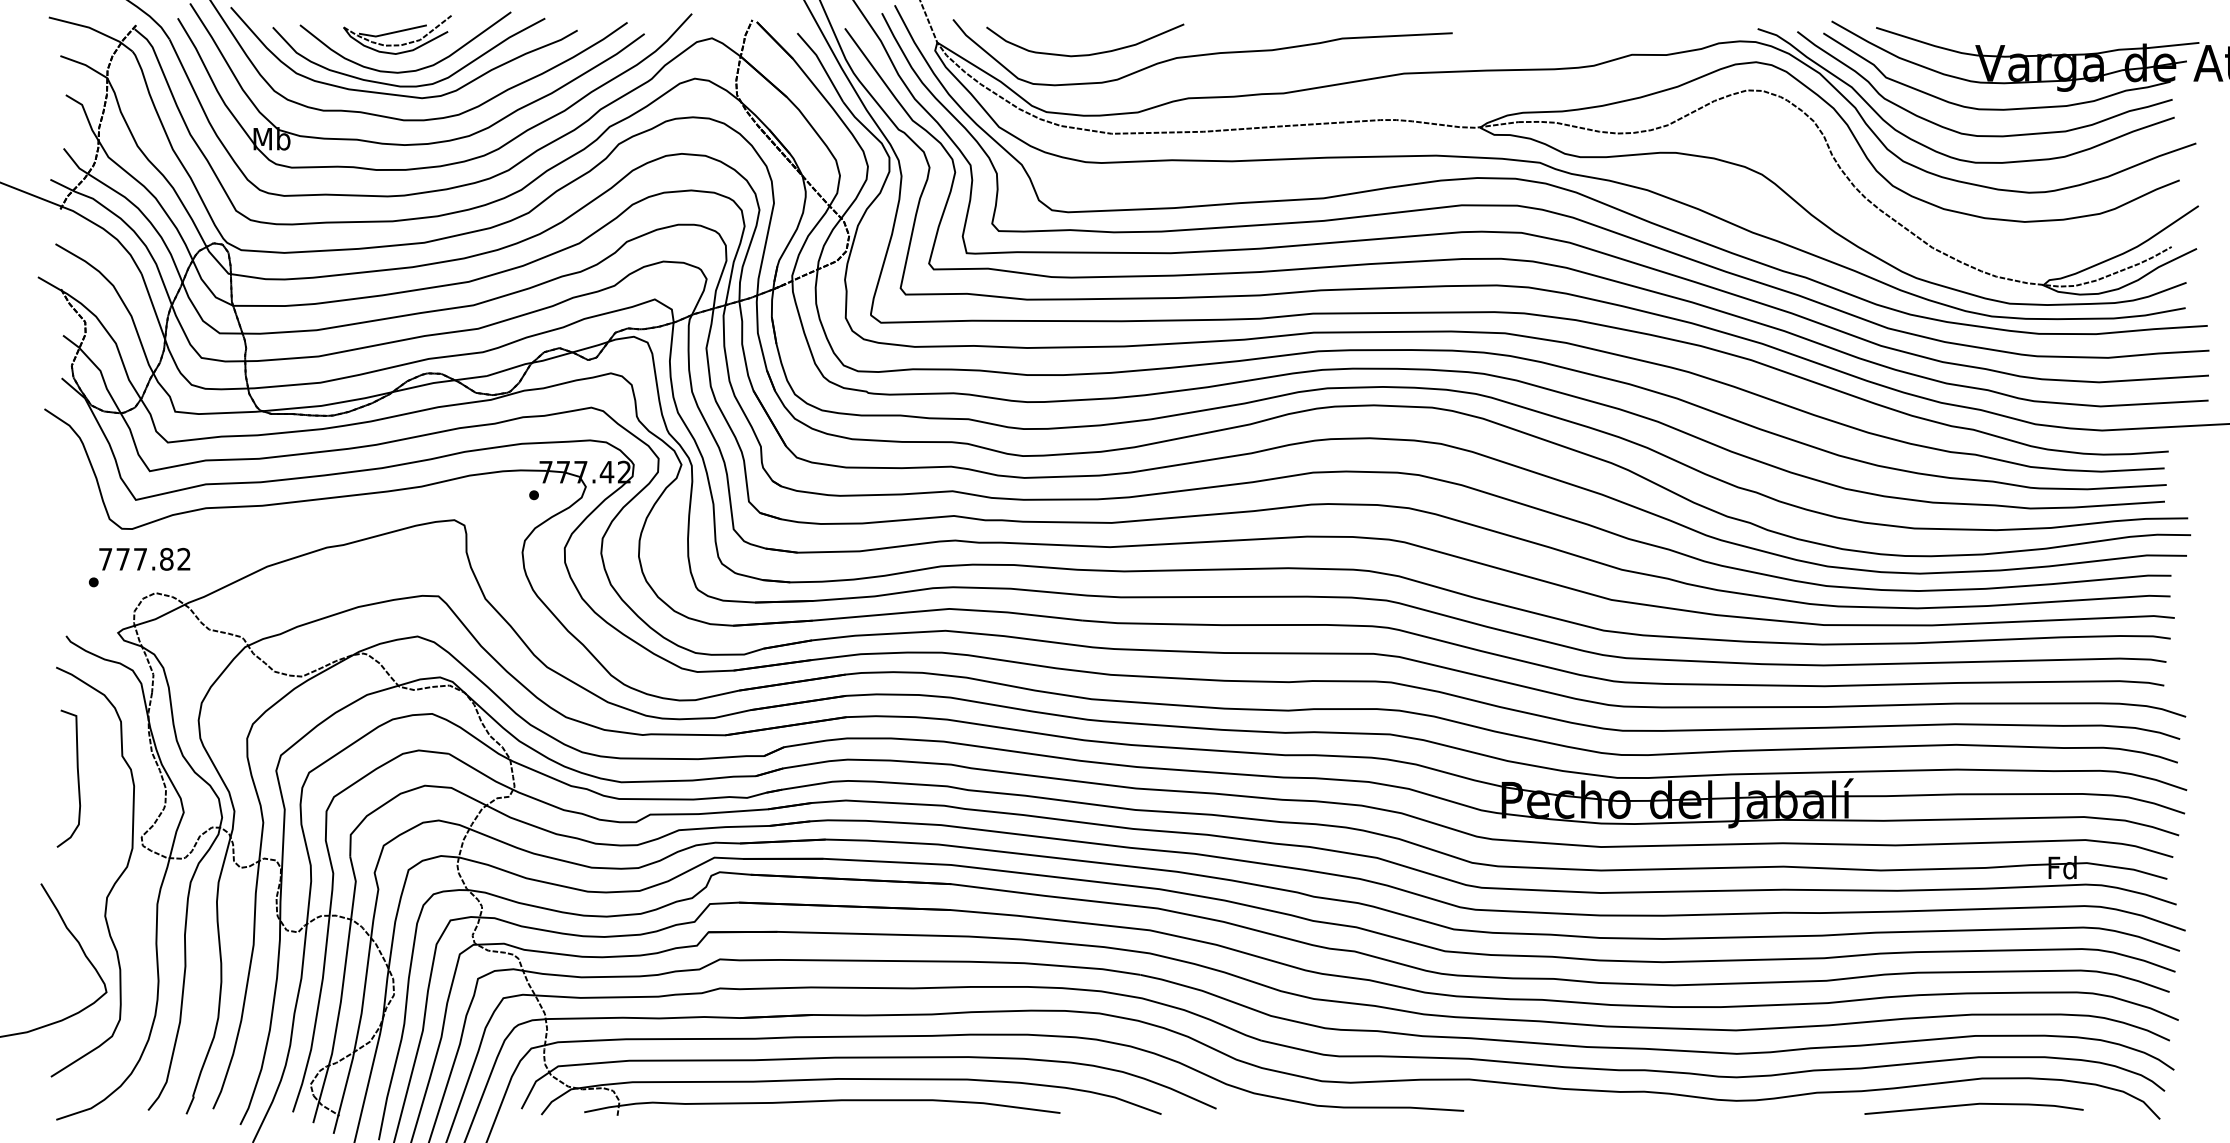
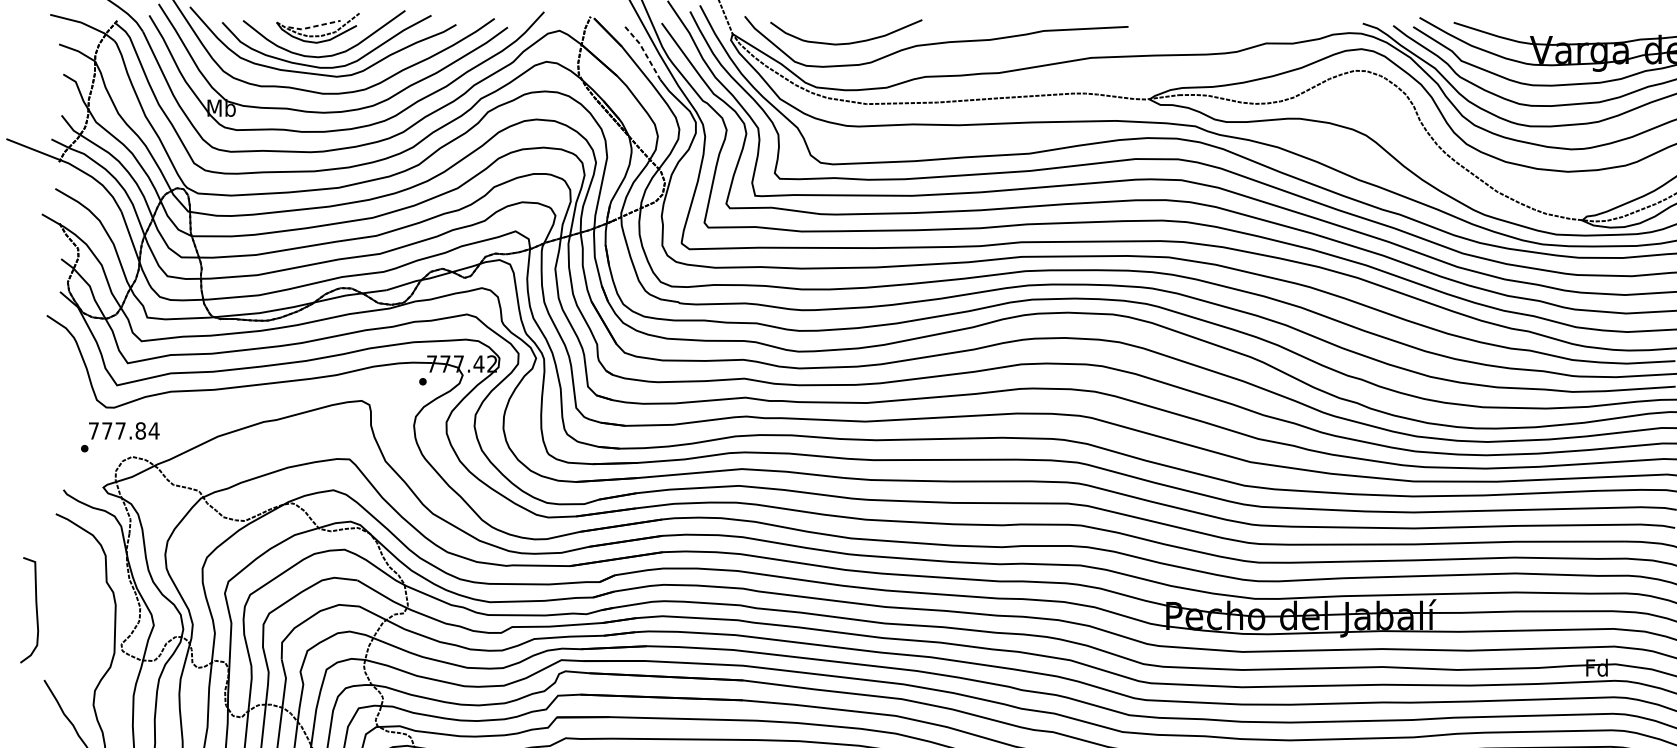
line: (392, 32) -> (314, 26), solid -> dashed
line: (822, 66) -> (644, 52), solid -> dashed
text: (183, 558) -> (153, 430), 777.82 -> 777.84
curve: (77, 778) -> (36, 610), moved

